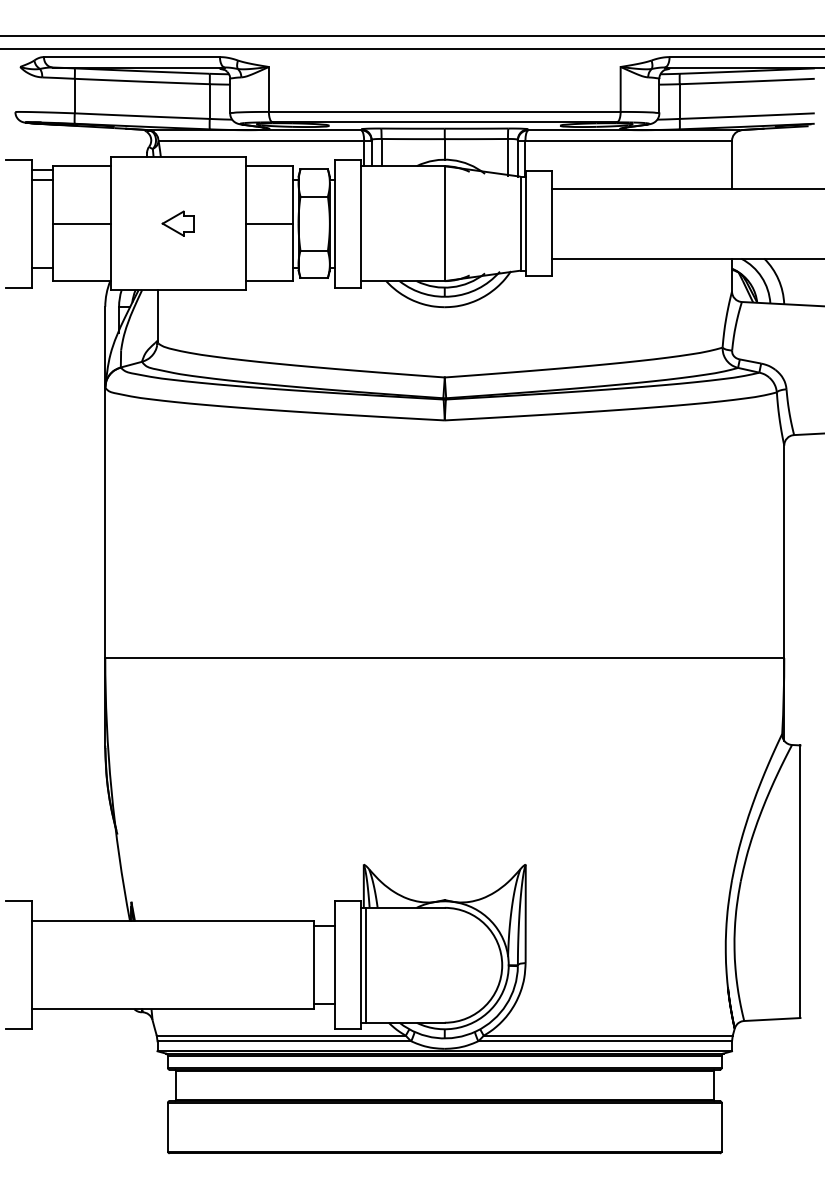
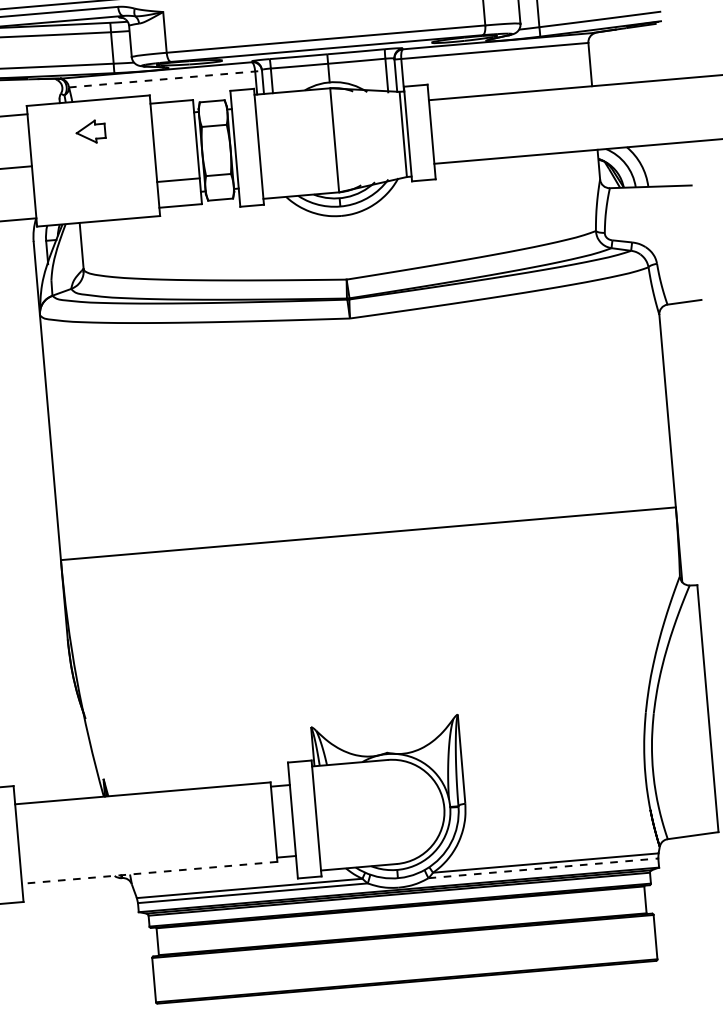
line: (265, 140) -> (165, 78), solid -> dashed
part: (177, 223) -> (90, 131), moved
line: (269, 223) -> (178, 180), moved
line: (366, 964) -> (321, 817), removed
line: (172, 1009) -> (149, 873), solid -> dashed
line: (605, 1041) -> (543, 868), solid -> dashed

